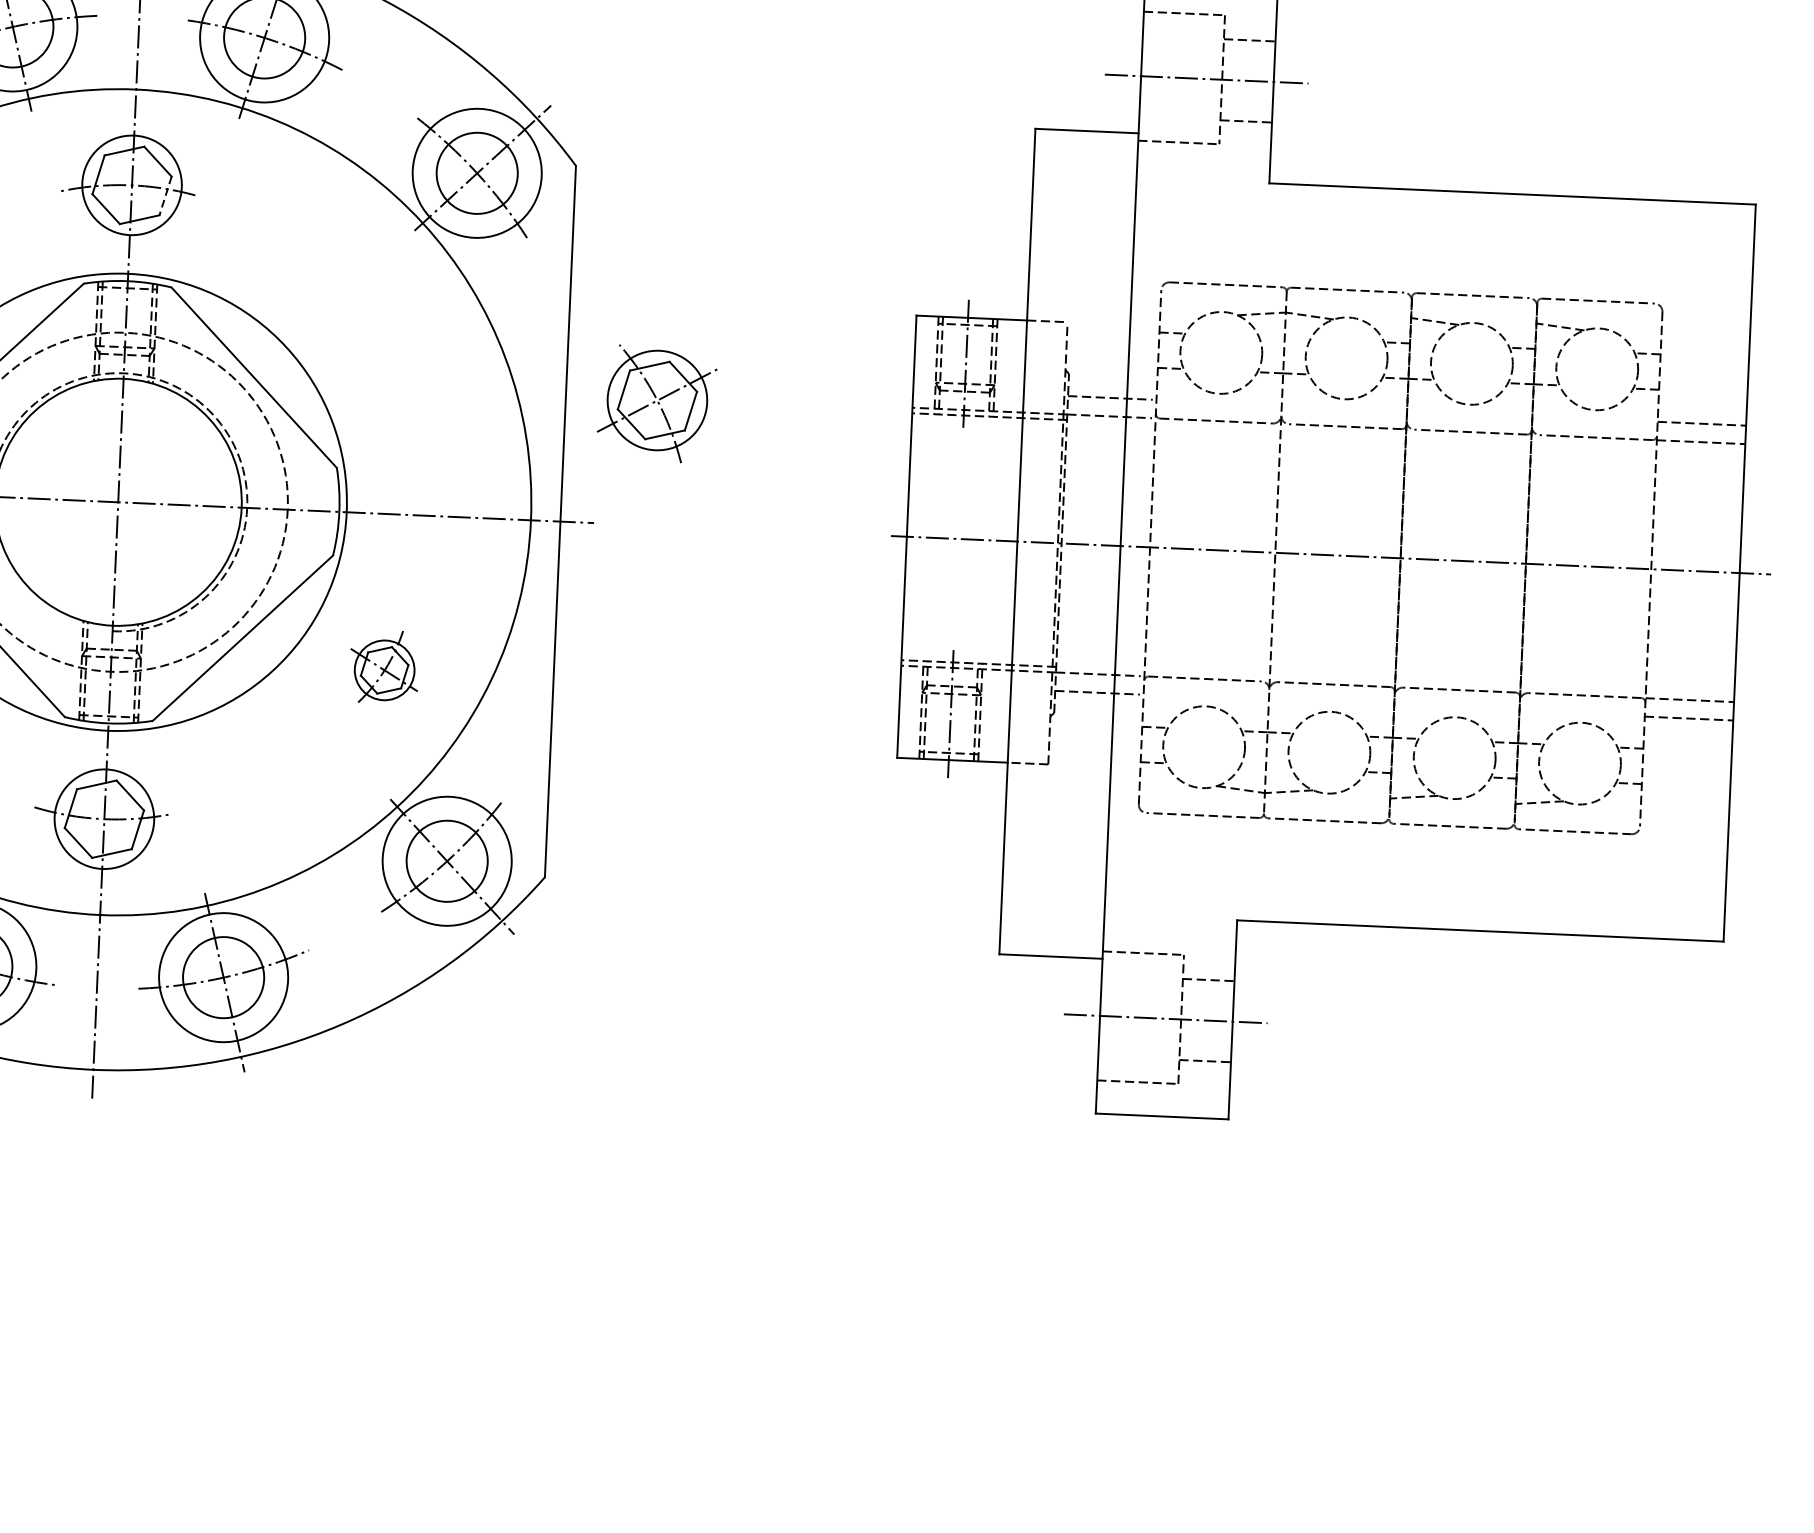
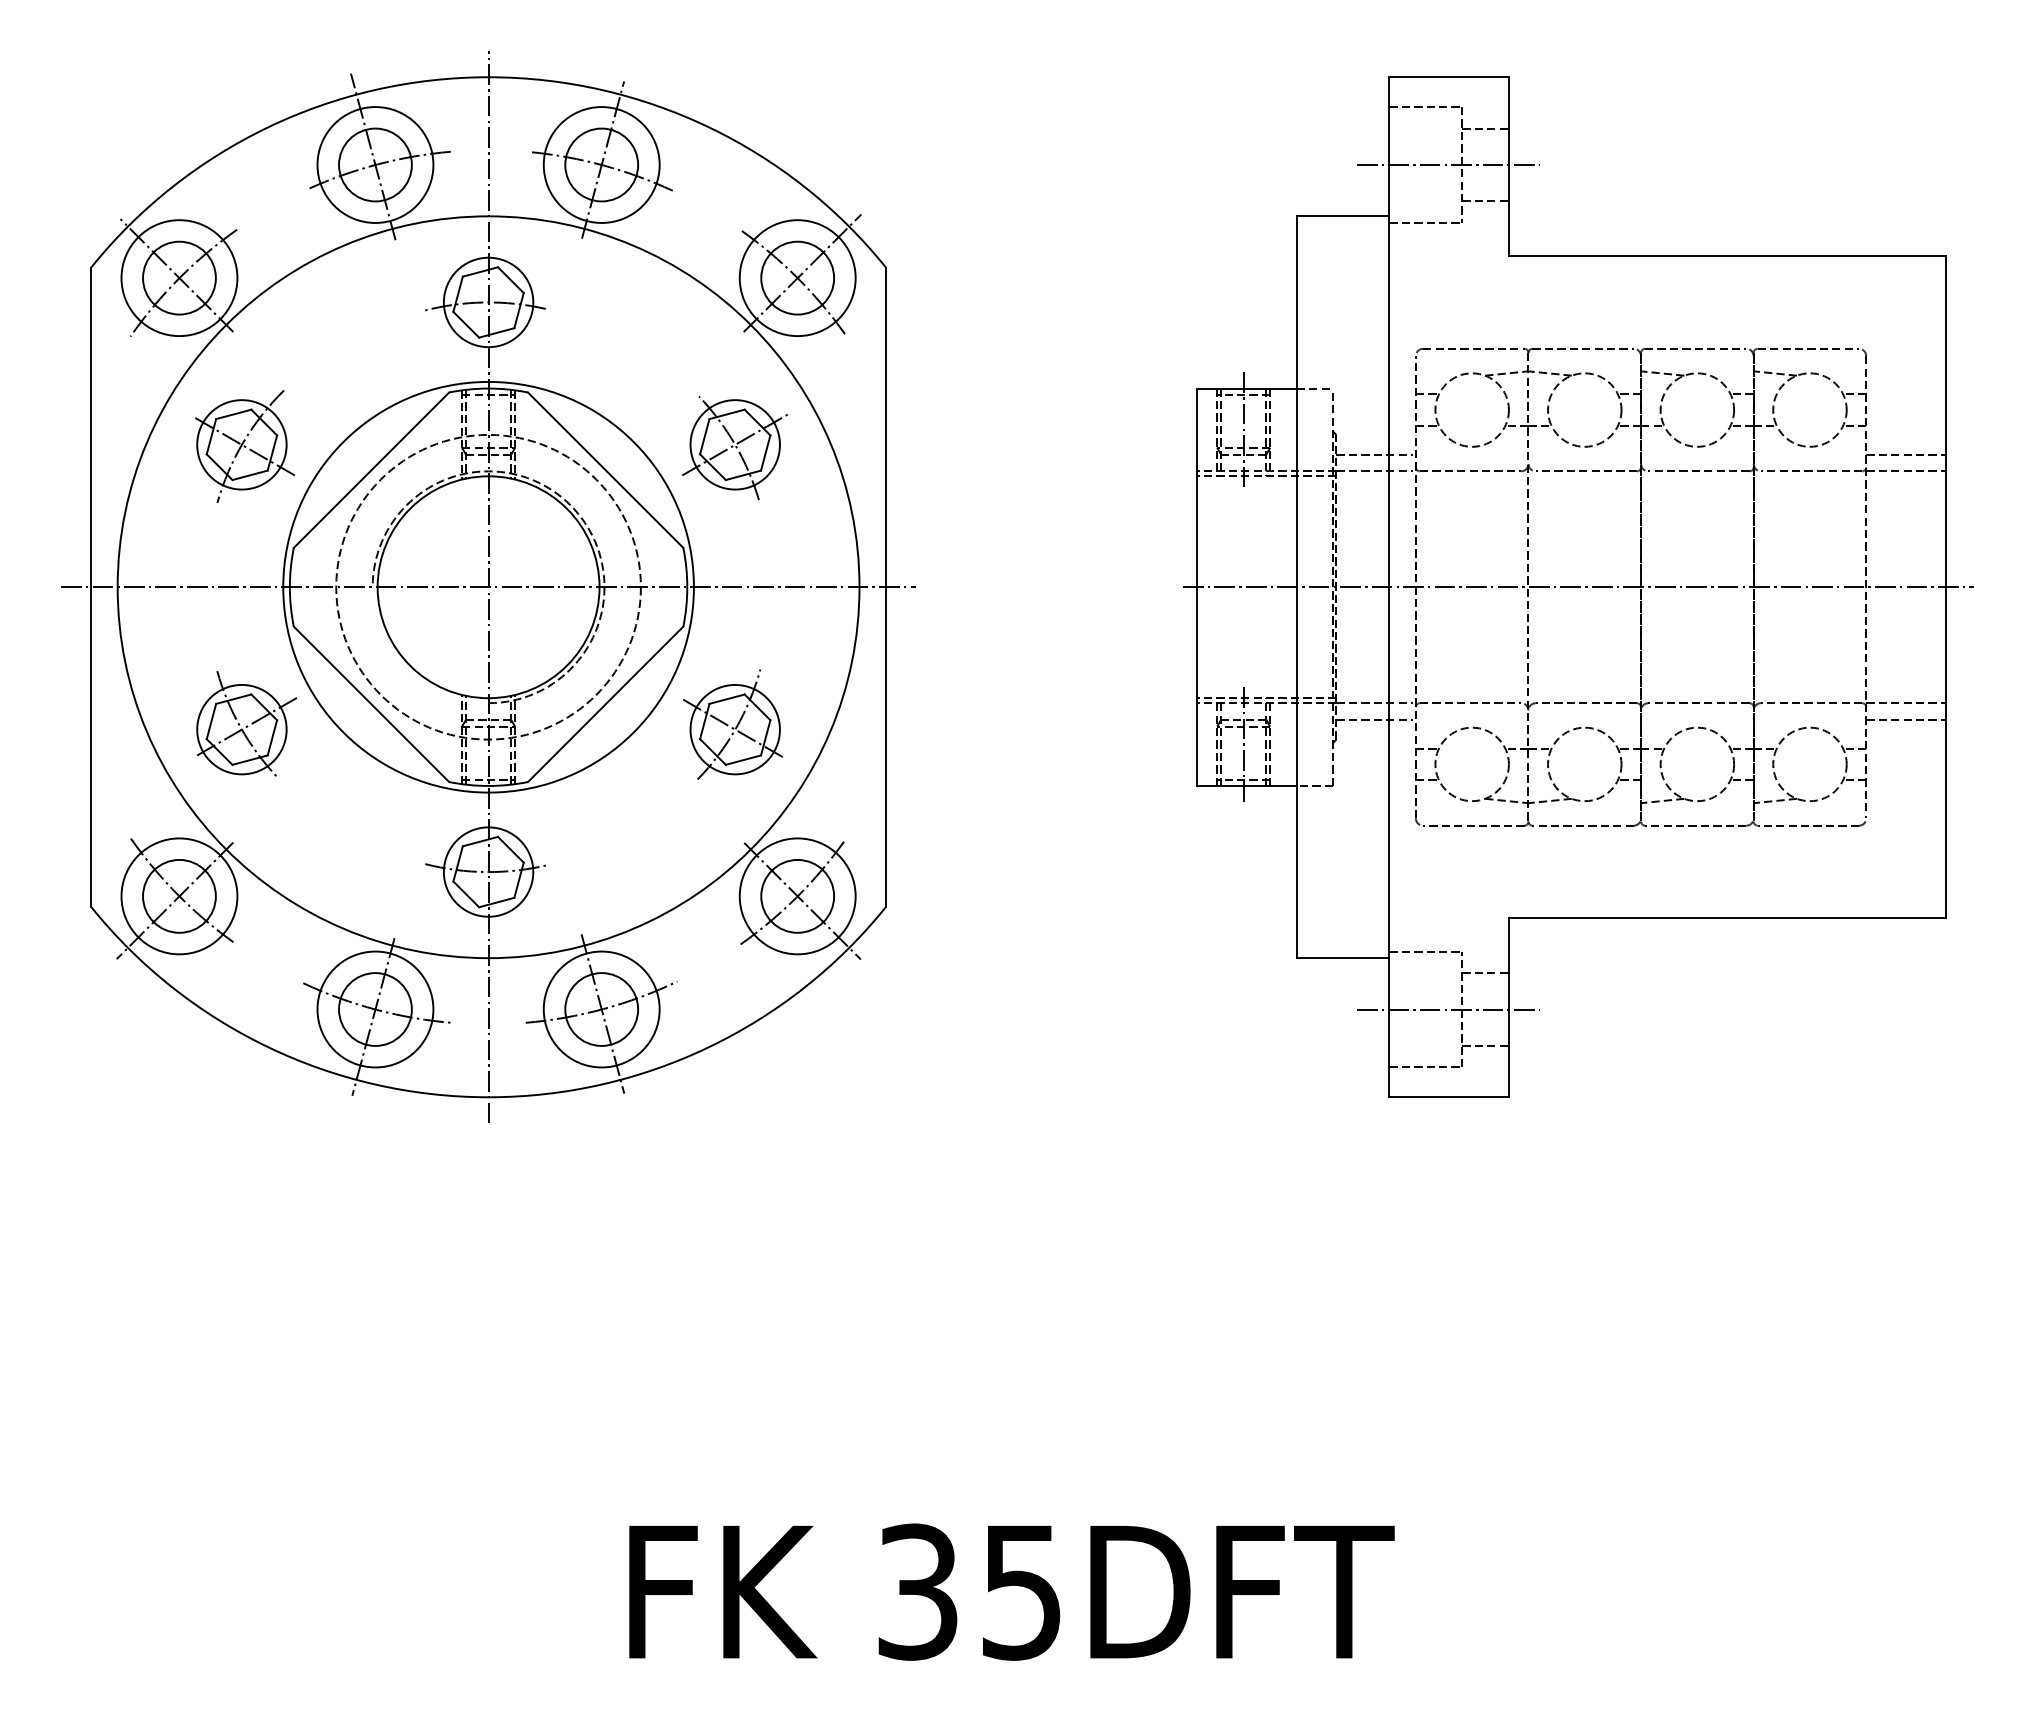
line: (164, 196) -> (518, 311), dashed -> solid
part: (656, 404) -> (734, 448), moved
part: (382, 666) -> (732, 724), size x1.67

